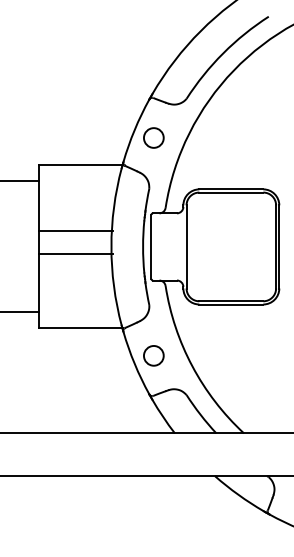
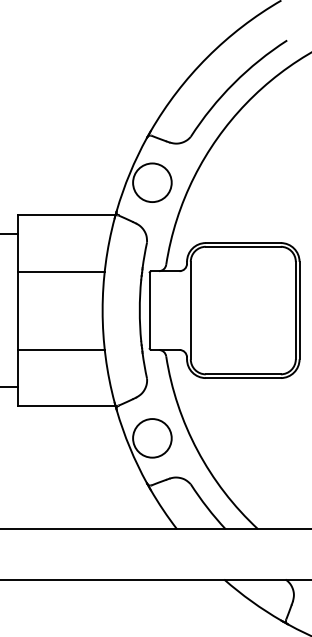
circle: (153, 137) -> (151, 182), size x1.67
line: (76, 230) -> (61, 271), moved
line: (76, 254) -> (61, 349), moved
circle: (153, 355) -> (151, 437), size x1.67

